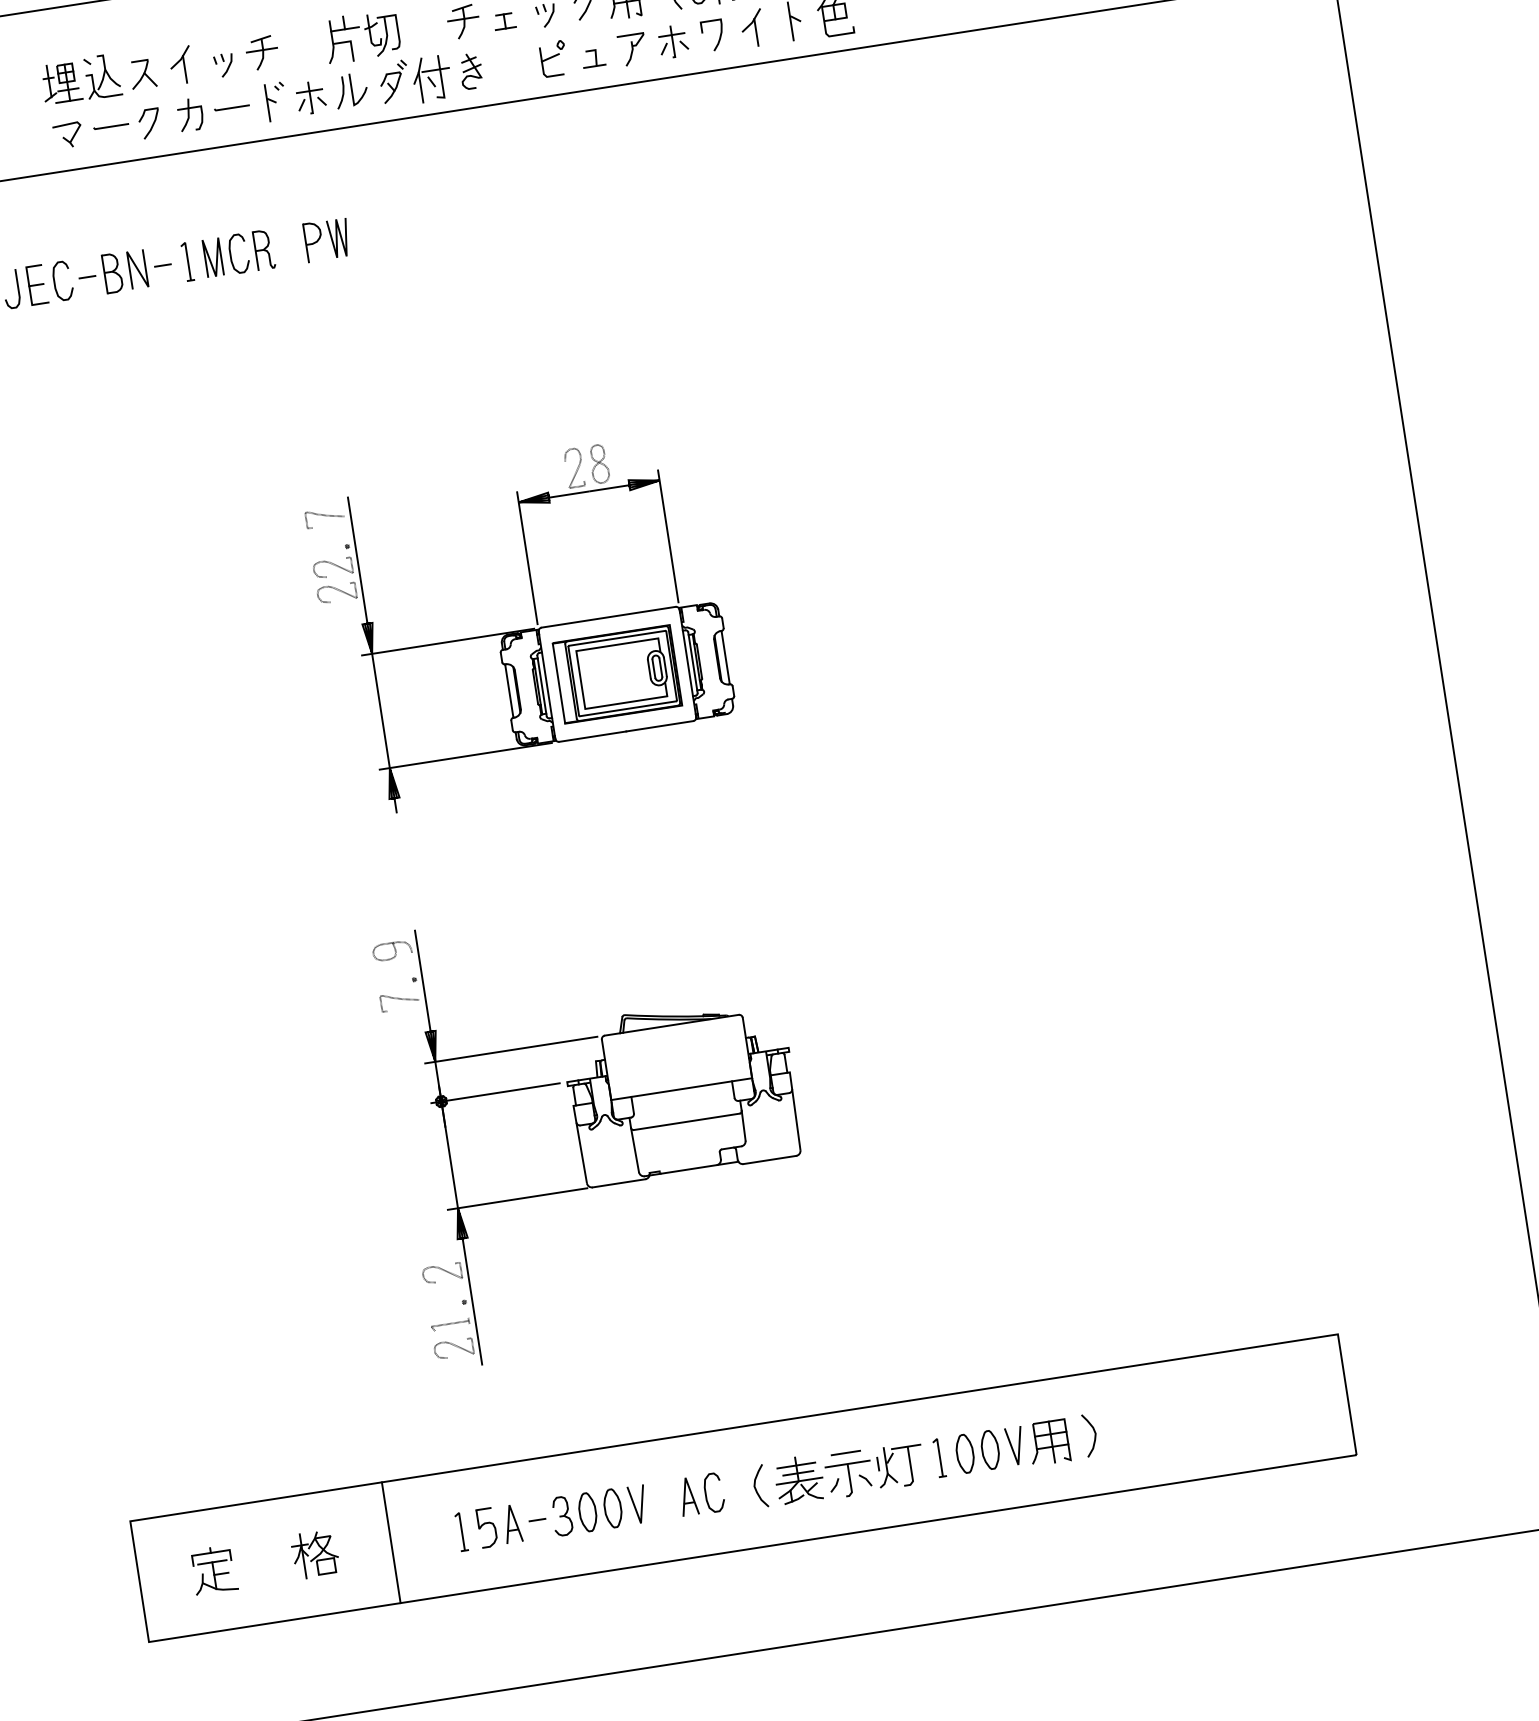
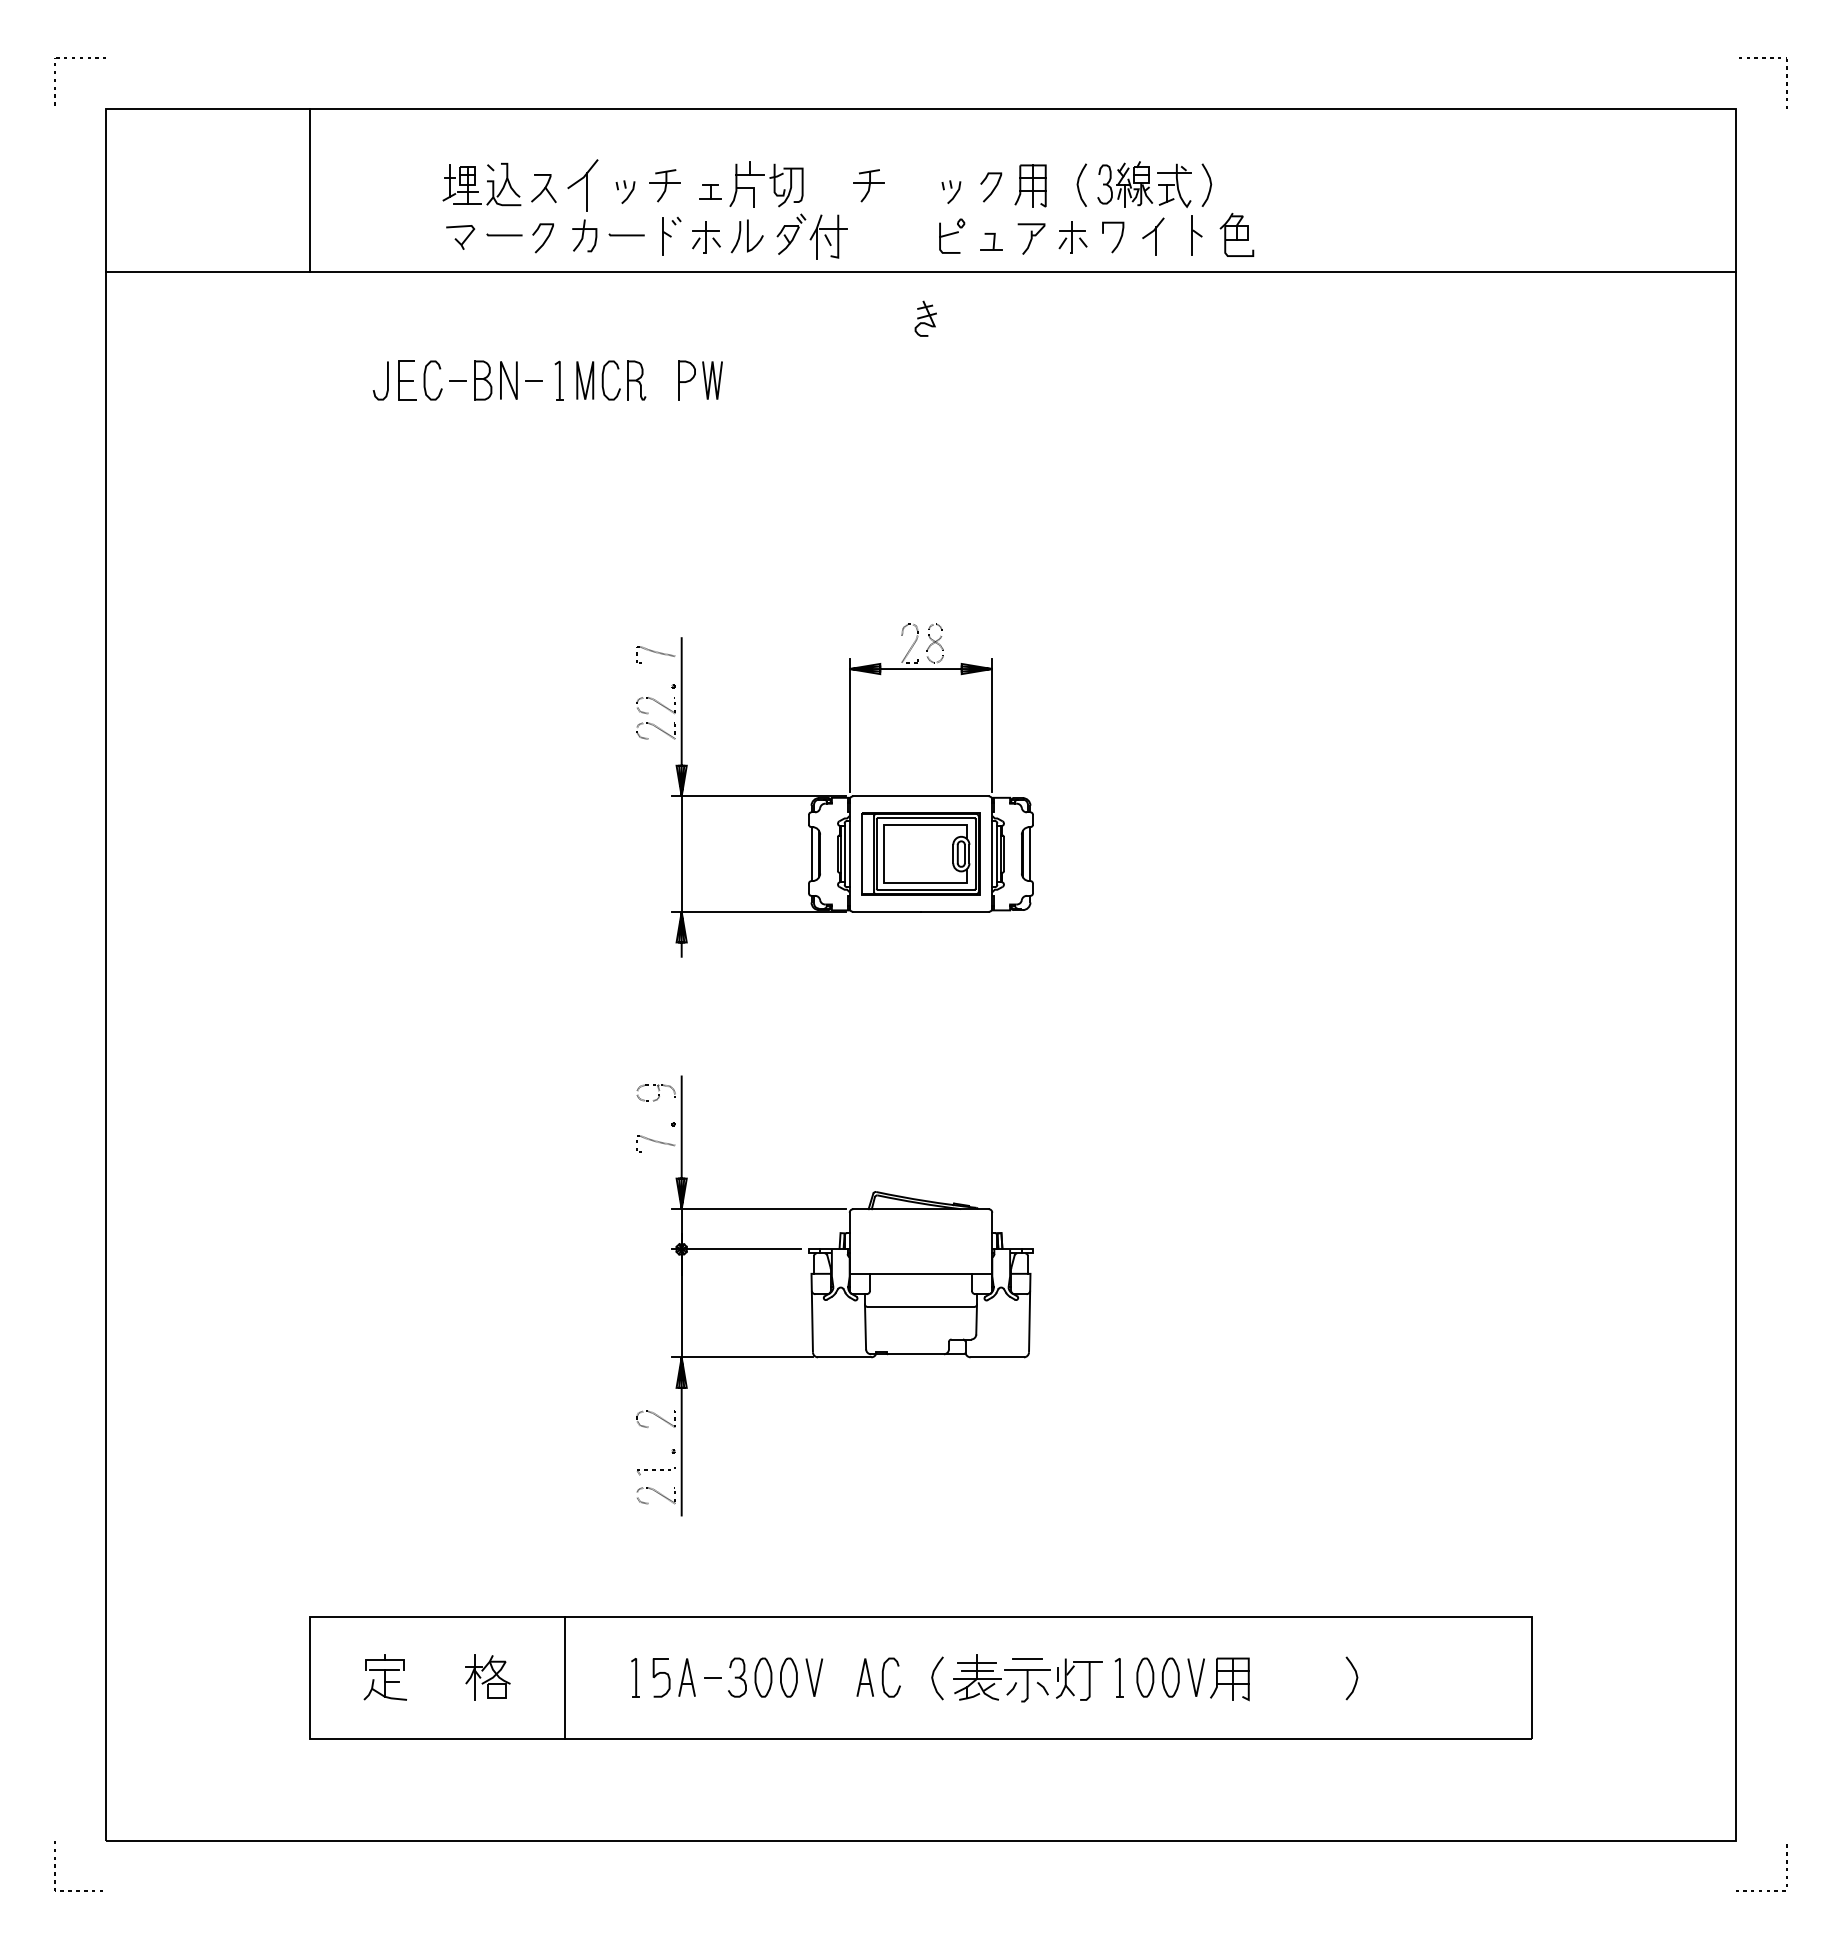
part: (504, 21) -> (710, 191), moved
part: (181, 65) -> (583, 185), size x1.4
part: (470, 71) -> (925, 318), moved
curve: (1094, 1436) -> (1355, 1680), moved

